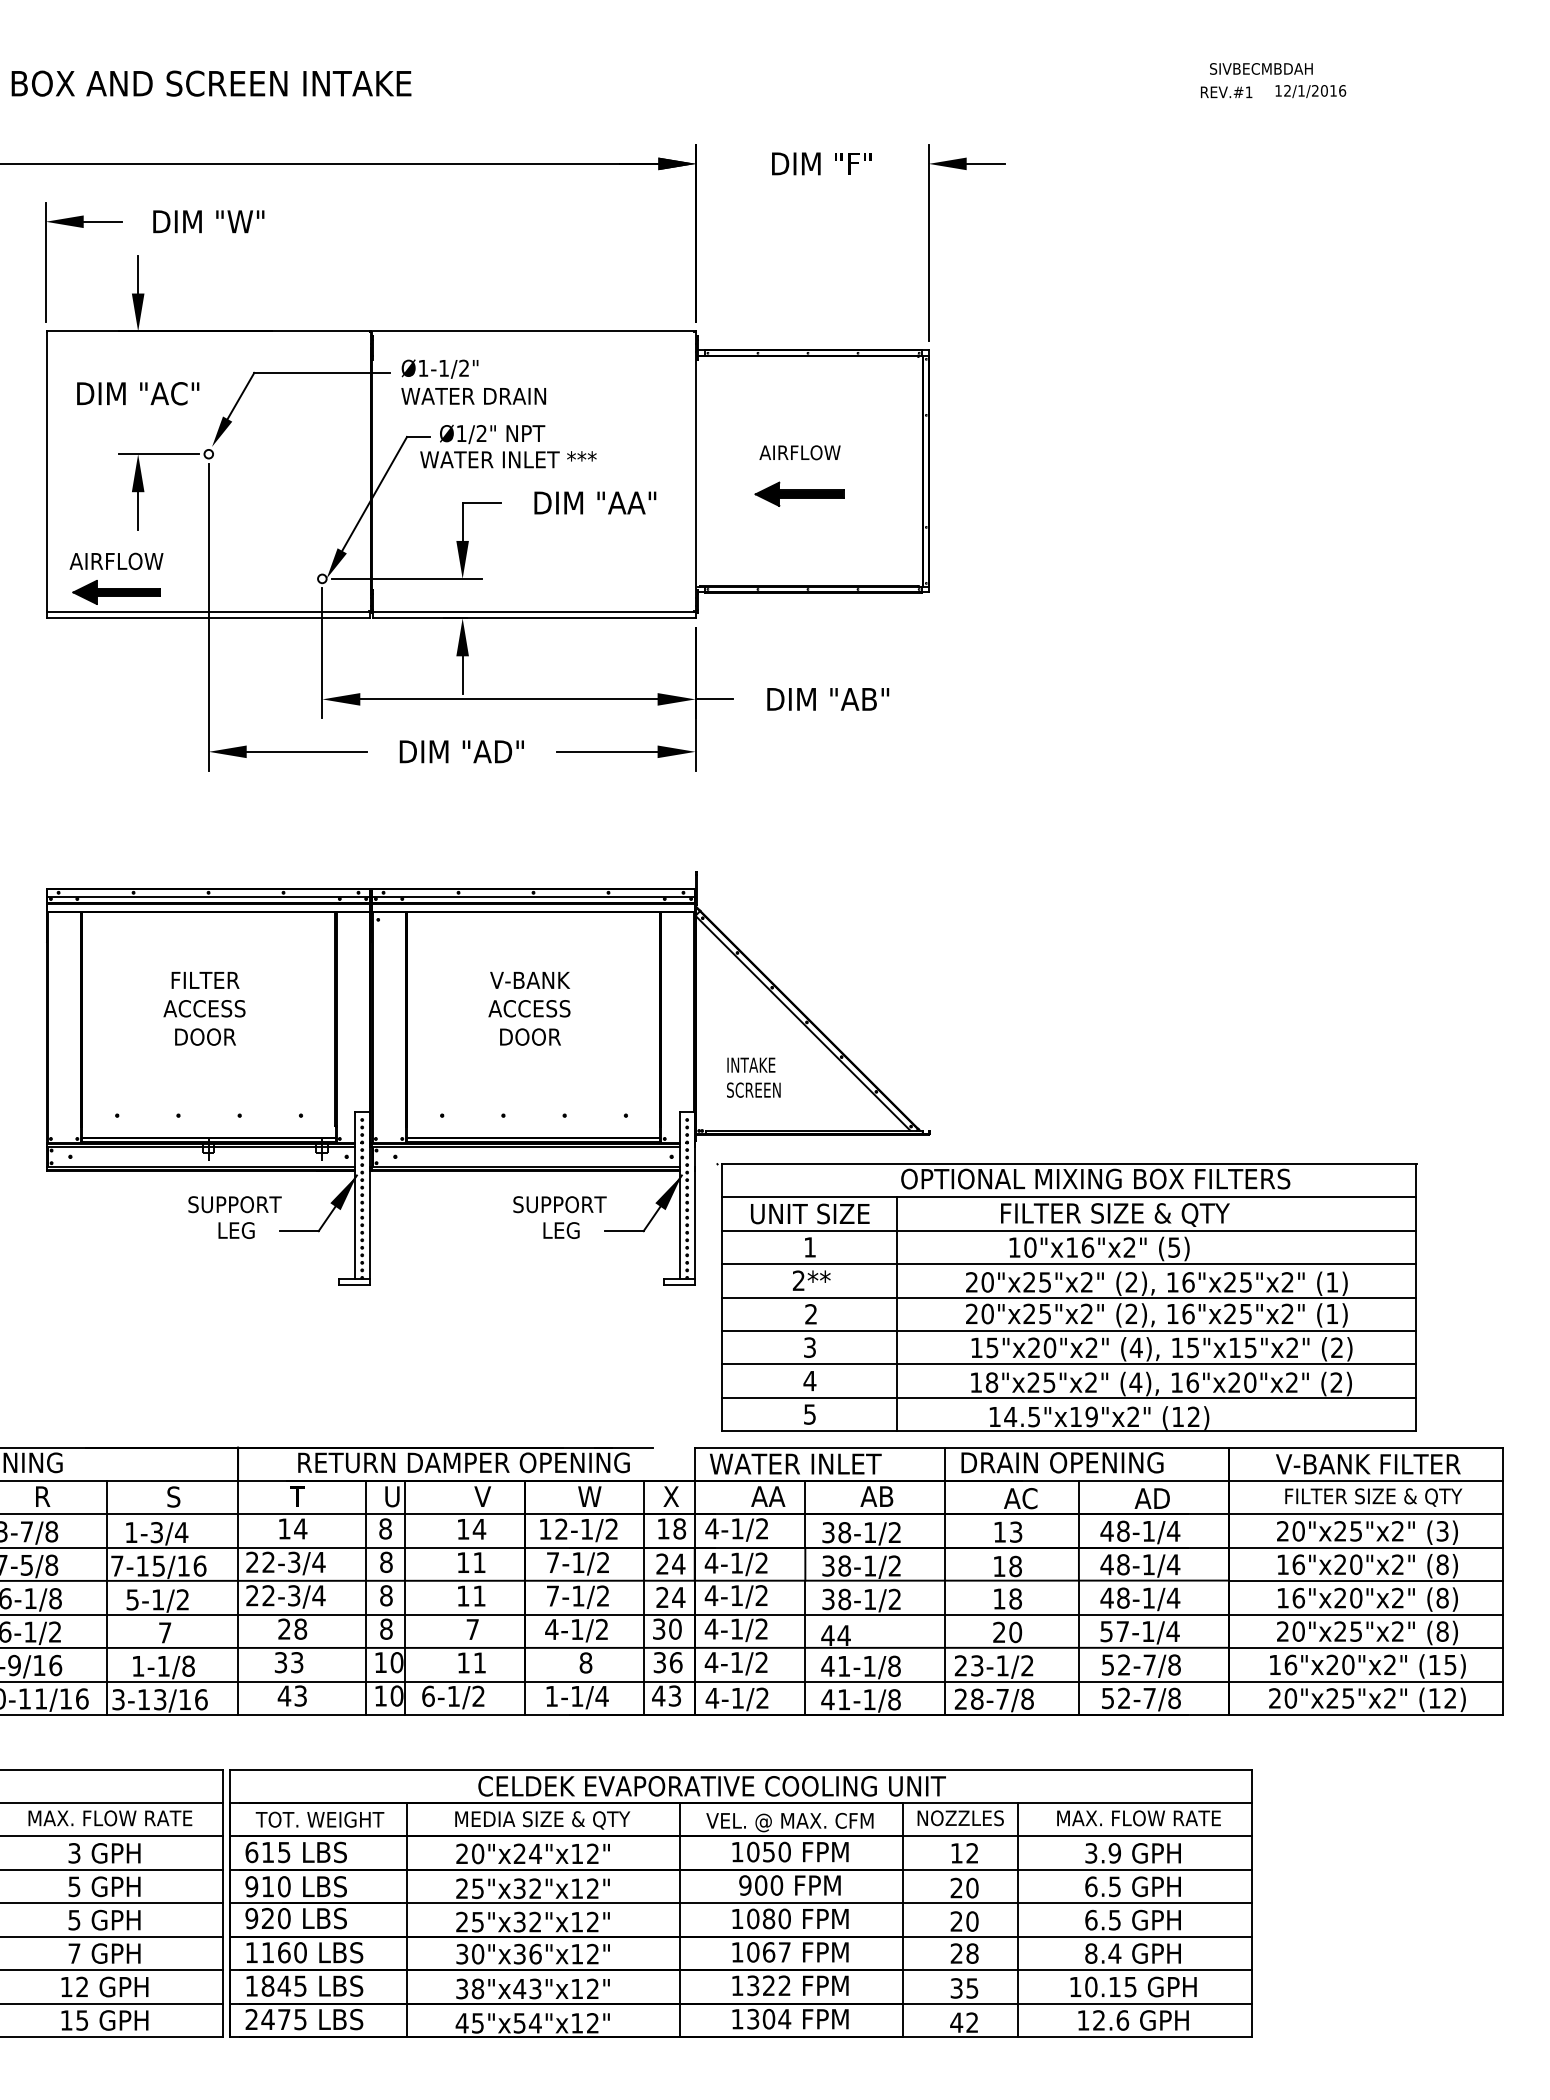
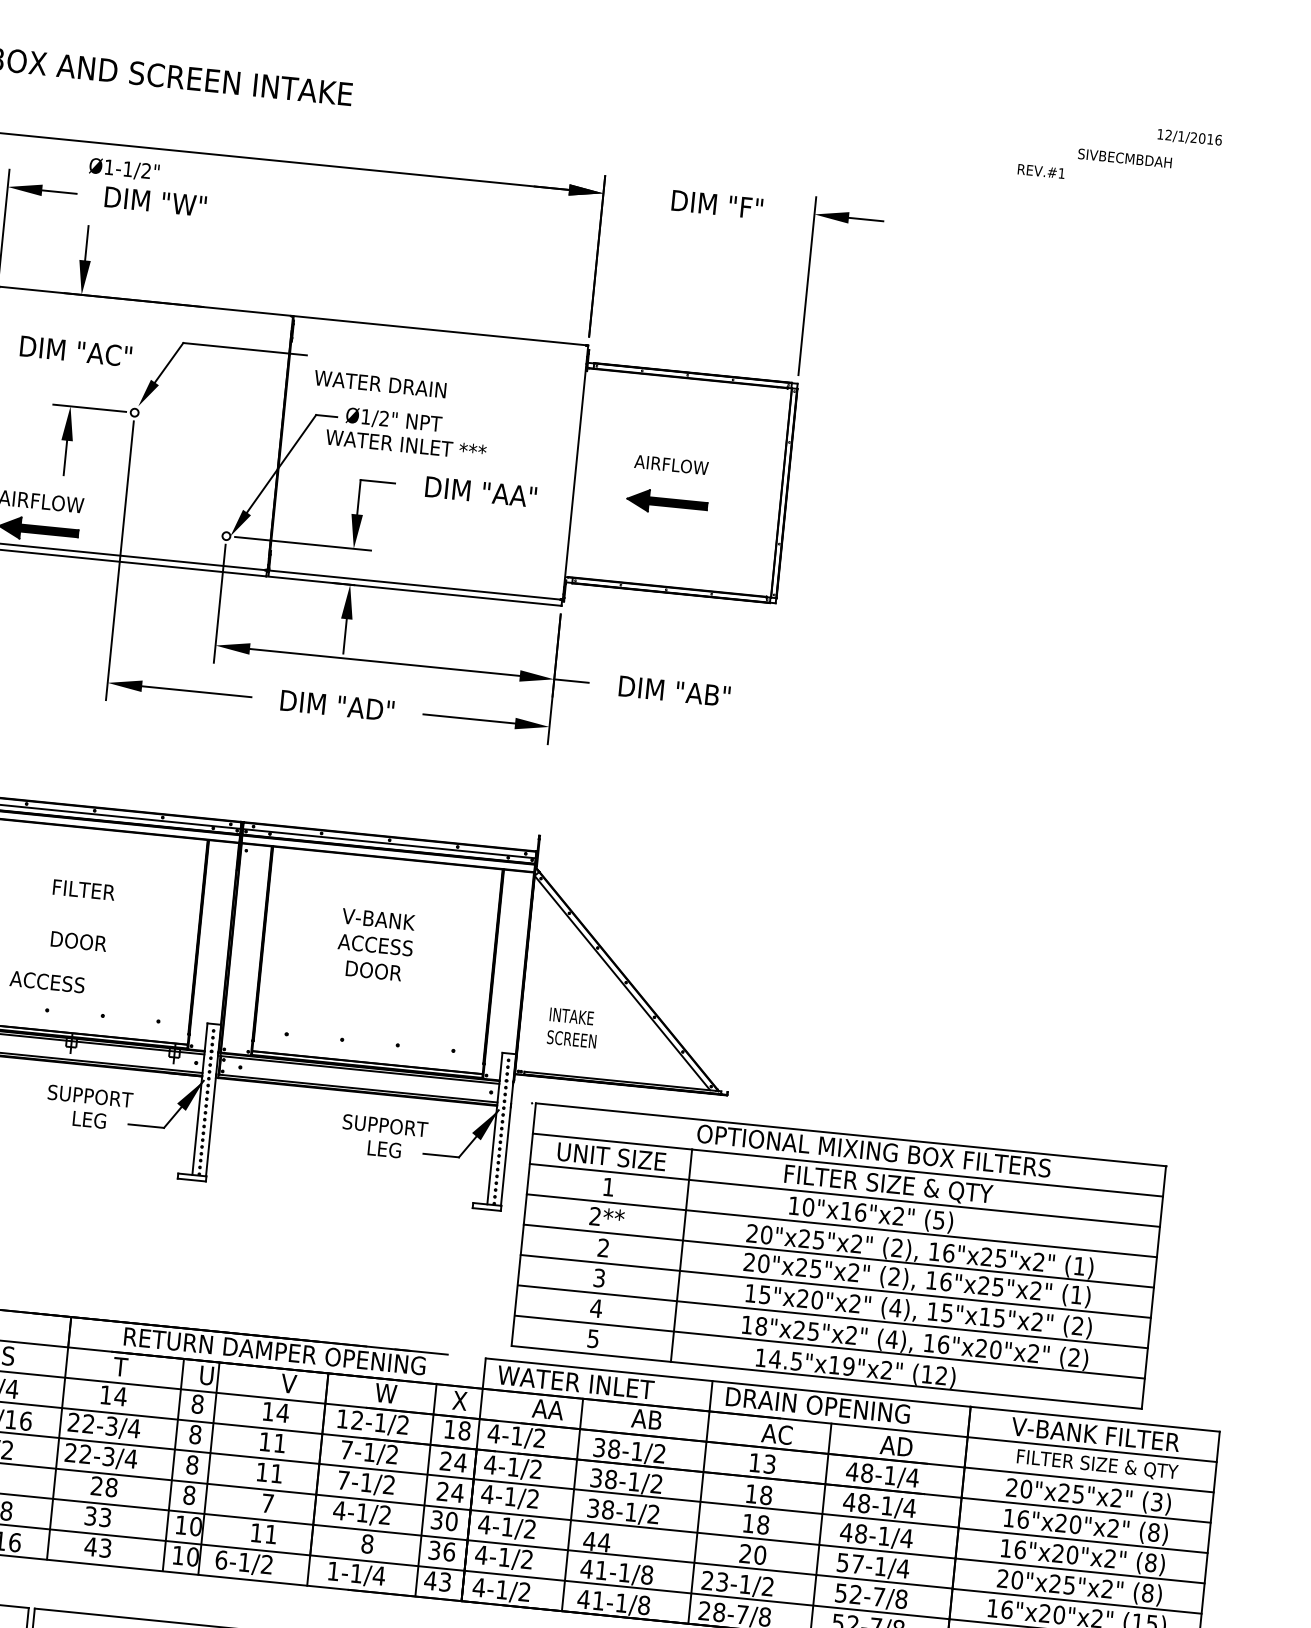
text: (1310, 91) -> (1189, 137), moved
text: (1226, 92) -> (1041, 171), moved
text: (439, 368) -> (123, 168), moved
text: (204, 1008) -> (47, 981), moved

